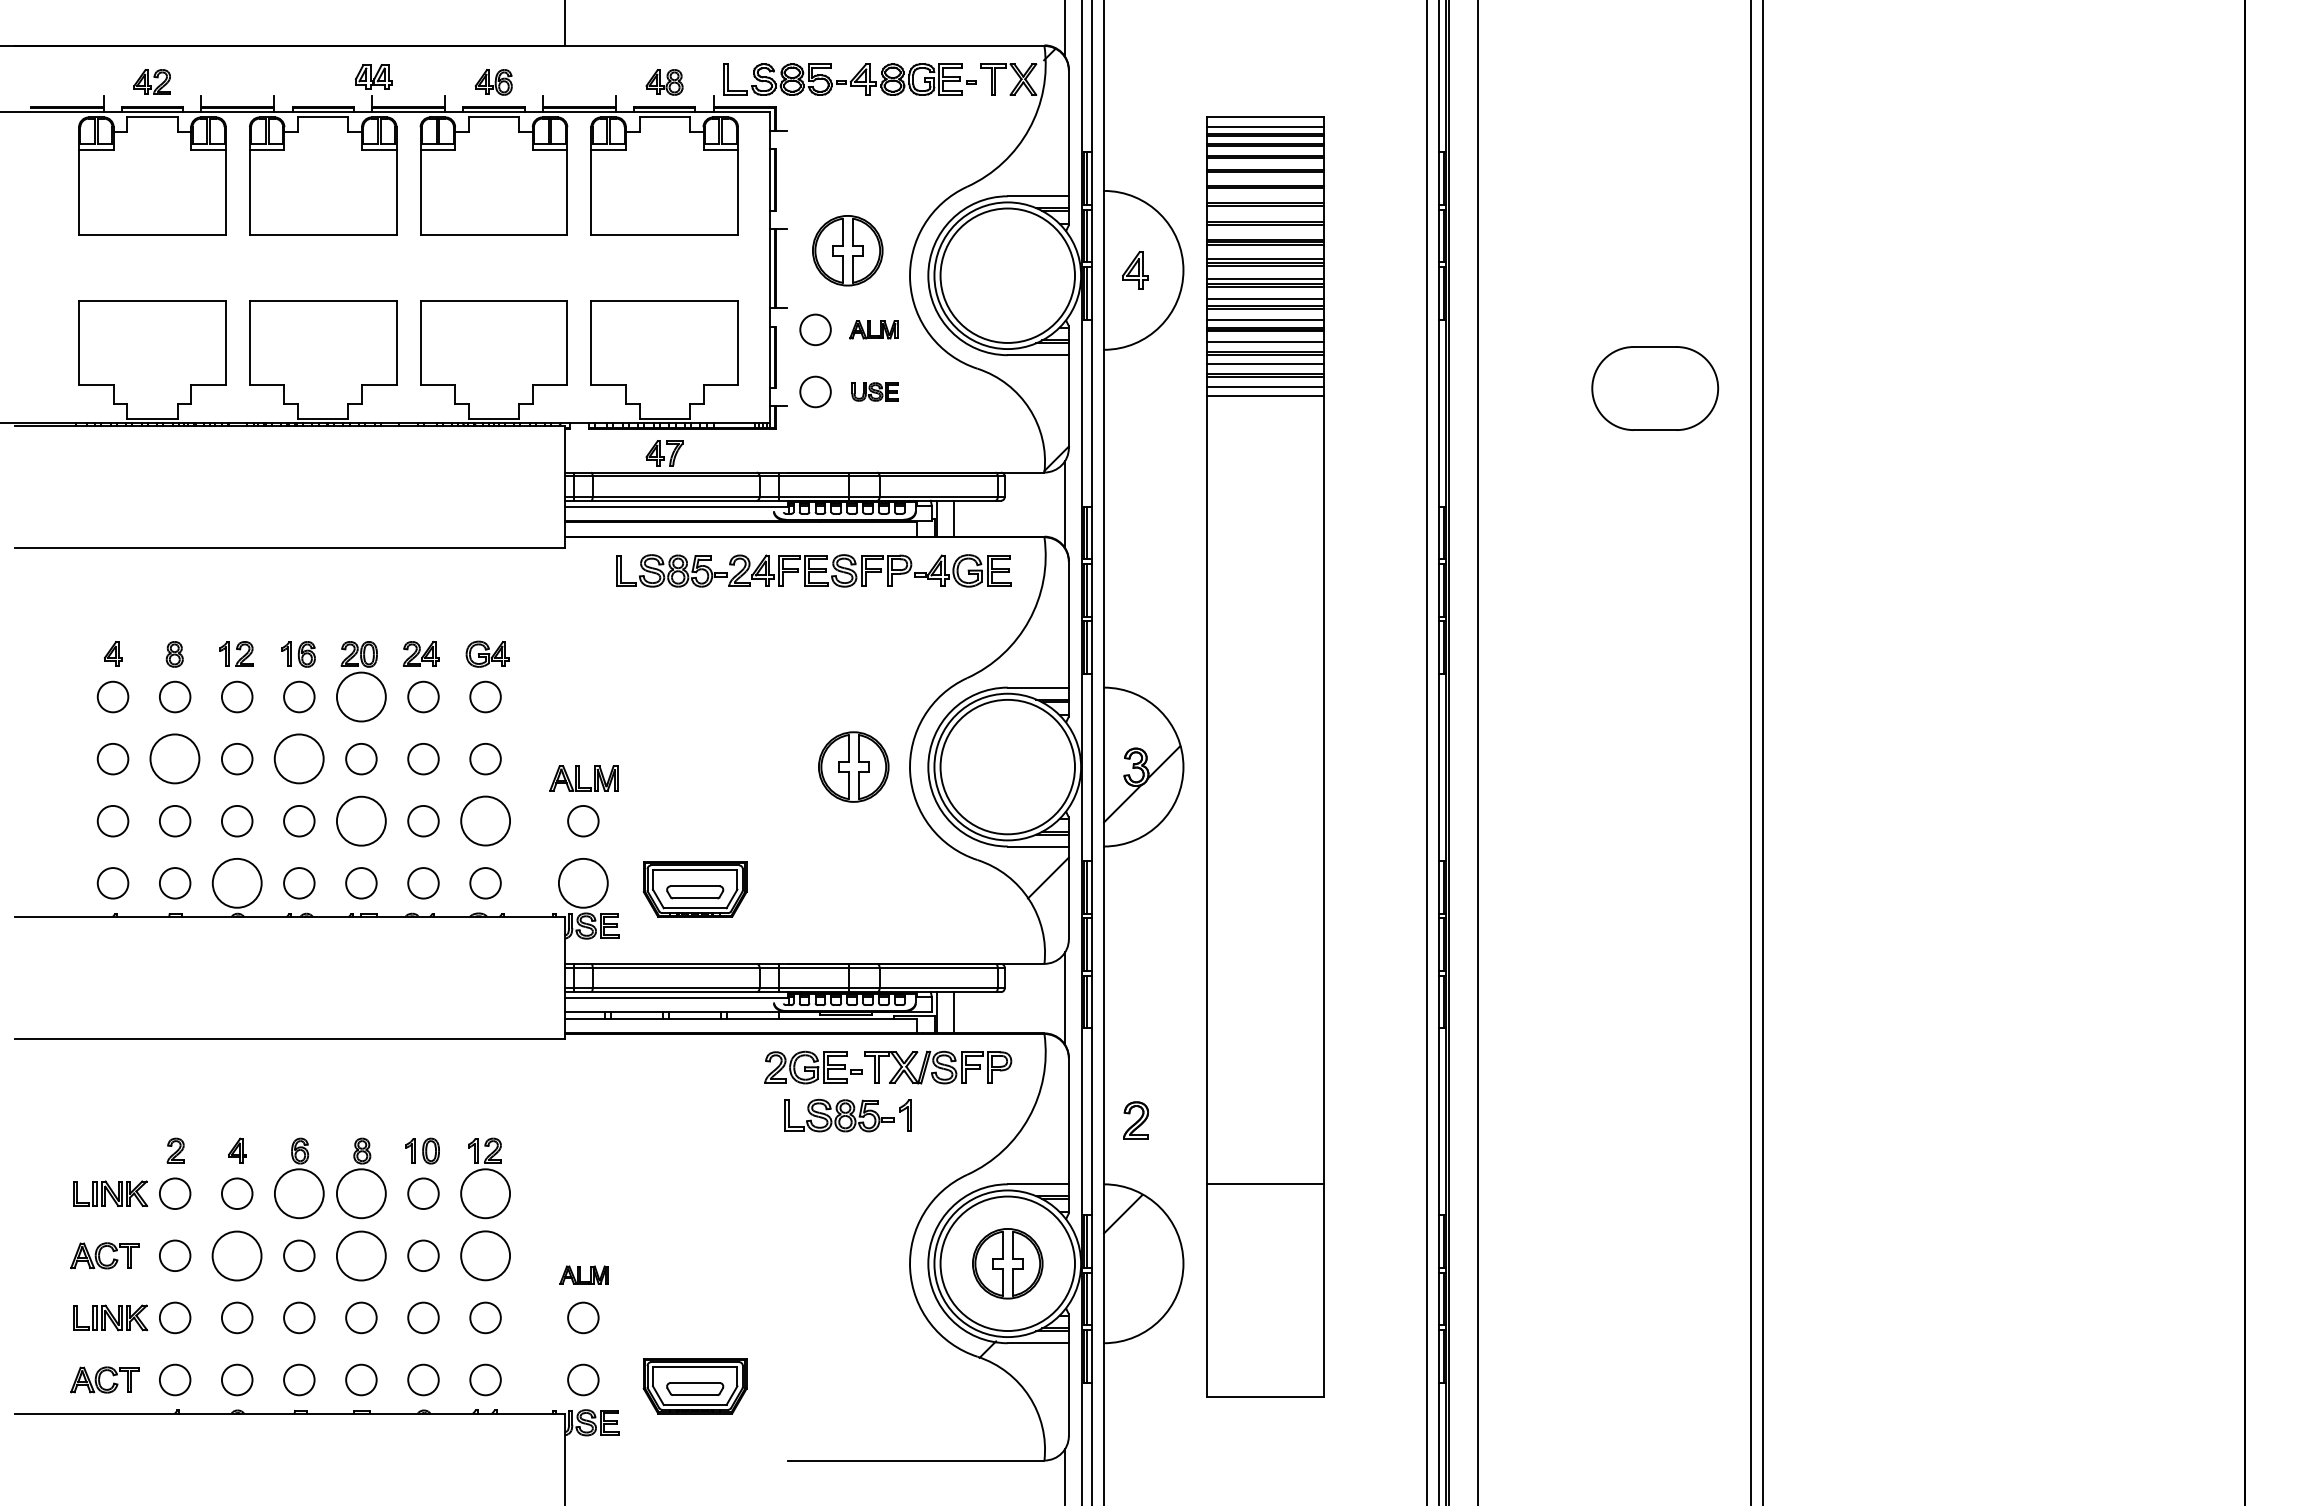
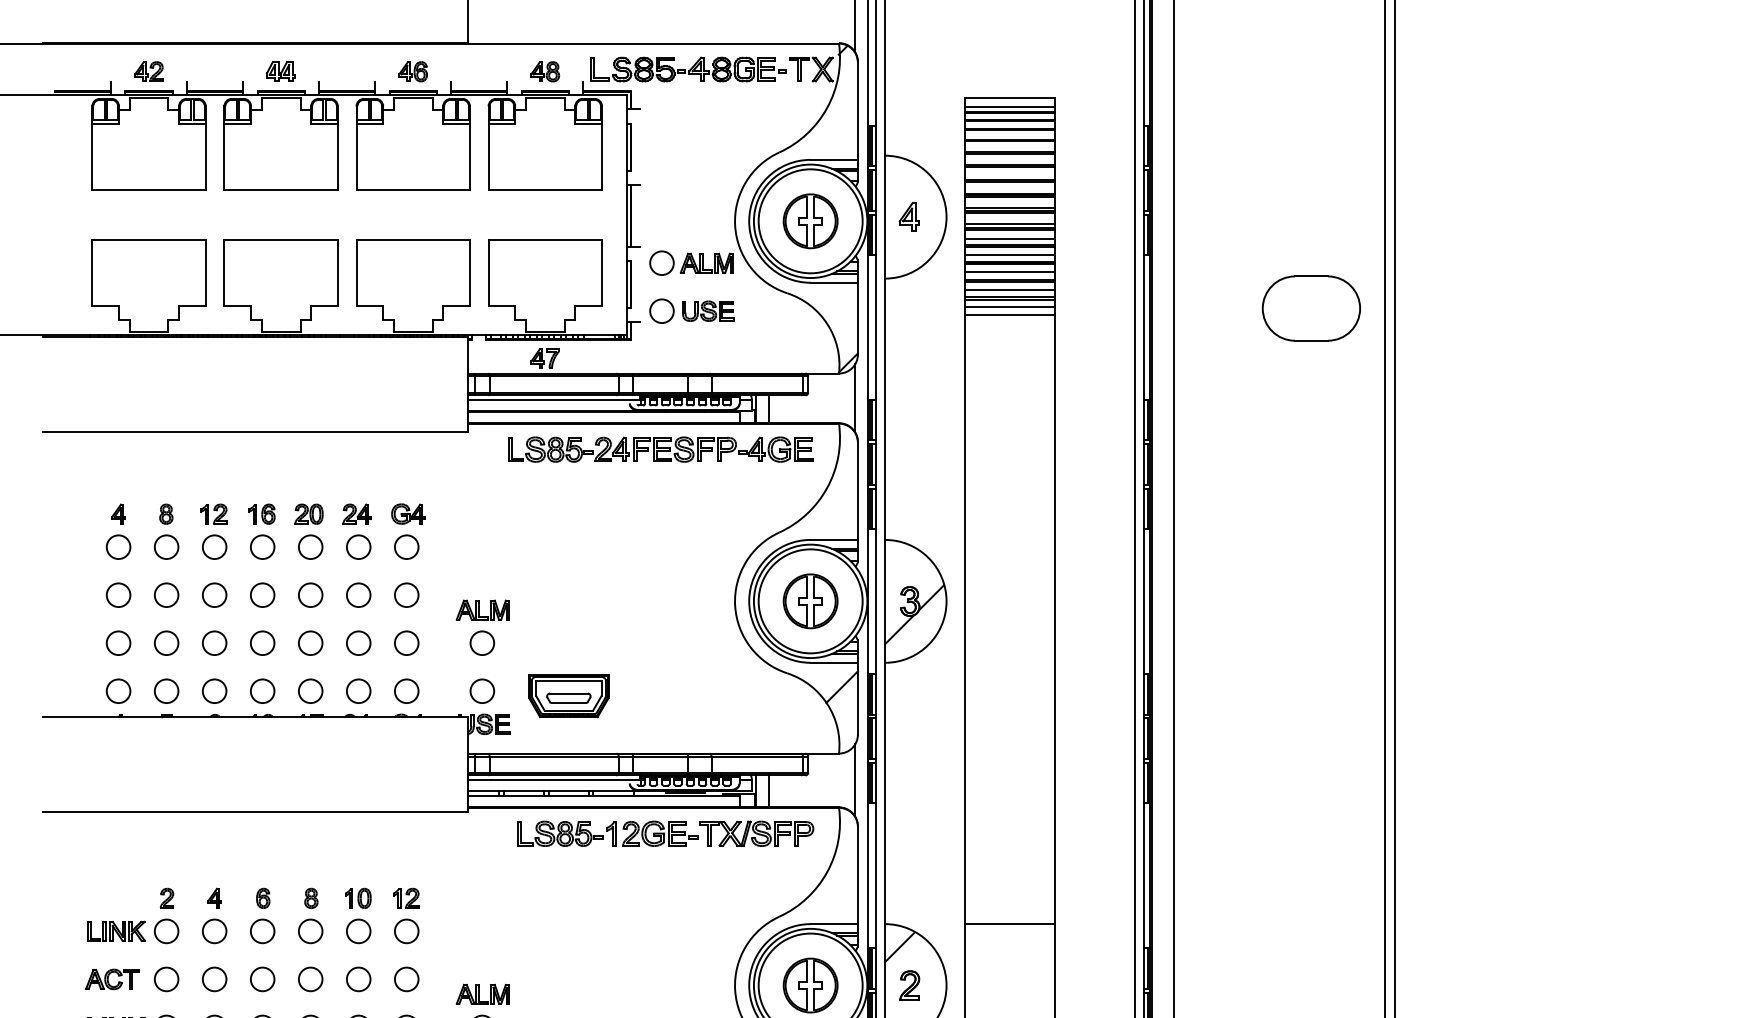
part: (373, 76) -> (280, 71), moved
part: (847, 250) -> (810, 221), moved
part: (873, 329) -> (706, 262), size x1.43
part: (874, 391) -> (707, 310), size x1.43
circle: (361, 696) -> (310, 546), size x0.62
circle: (175, 759) -> (166, 595), size x0.62
circle: (299, 759) -> (262, 595), size x0.62
part: (853, 766) -> (810, 600), moved
circle: (361, 820) -> (310, 642), size x0.62
circle: (485, 821) -> (406, 643), size x0.62
circle: (236, 883) -> (214, 691), size x0.62
circle: (583, 883) -> (482, 691), size x0.62
part: (847, 1115) -> (566, 833), moved
part: (1135, 1120) -> (909, 985), moved
circle: (299, 1193) -> (262, 931), size x0.62
circle: (361, 1193) -> (310, 931), size x0.62
circle: (485, 1193) -> (406, 931), size x0.62
circle: (237, 1255) -> (214, 979), size x0.62
circle: (361, 1255) -> (310, 979), size x0.62
circle: (485, 1255) -> (406, 979), size x0.62
part: (583, 1274) -> (482, 993), size x1.43

